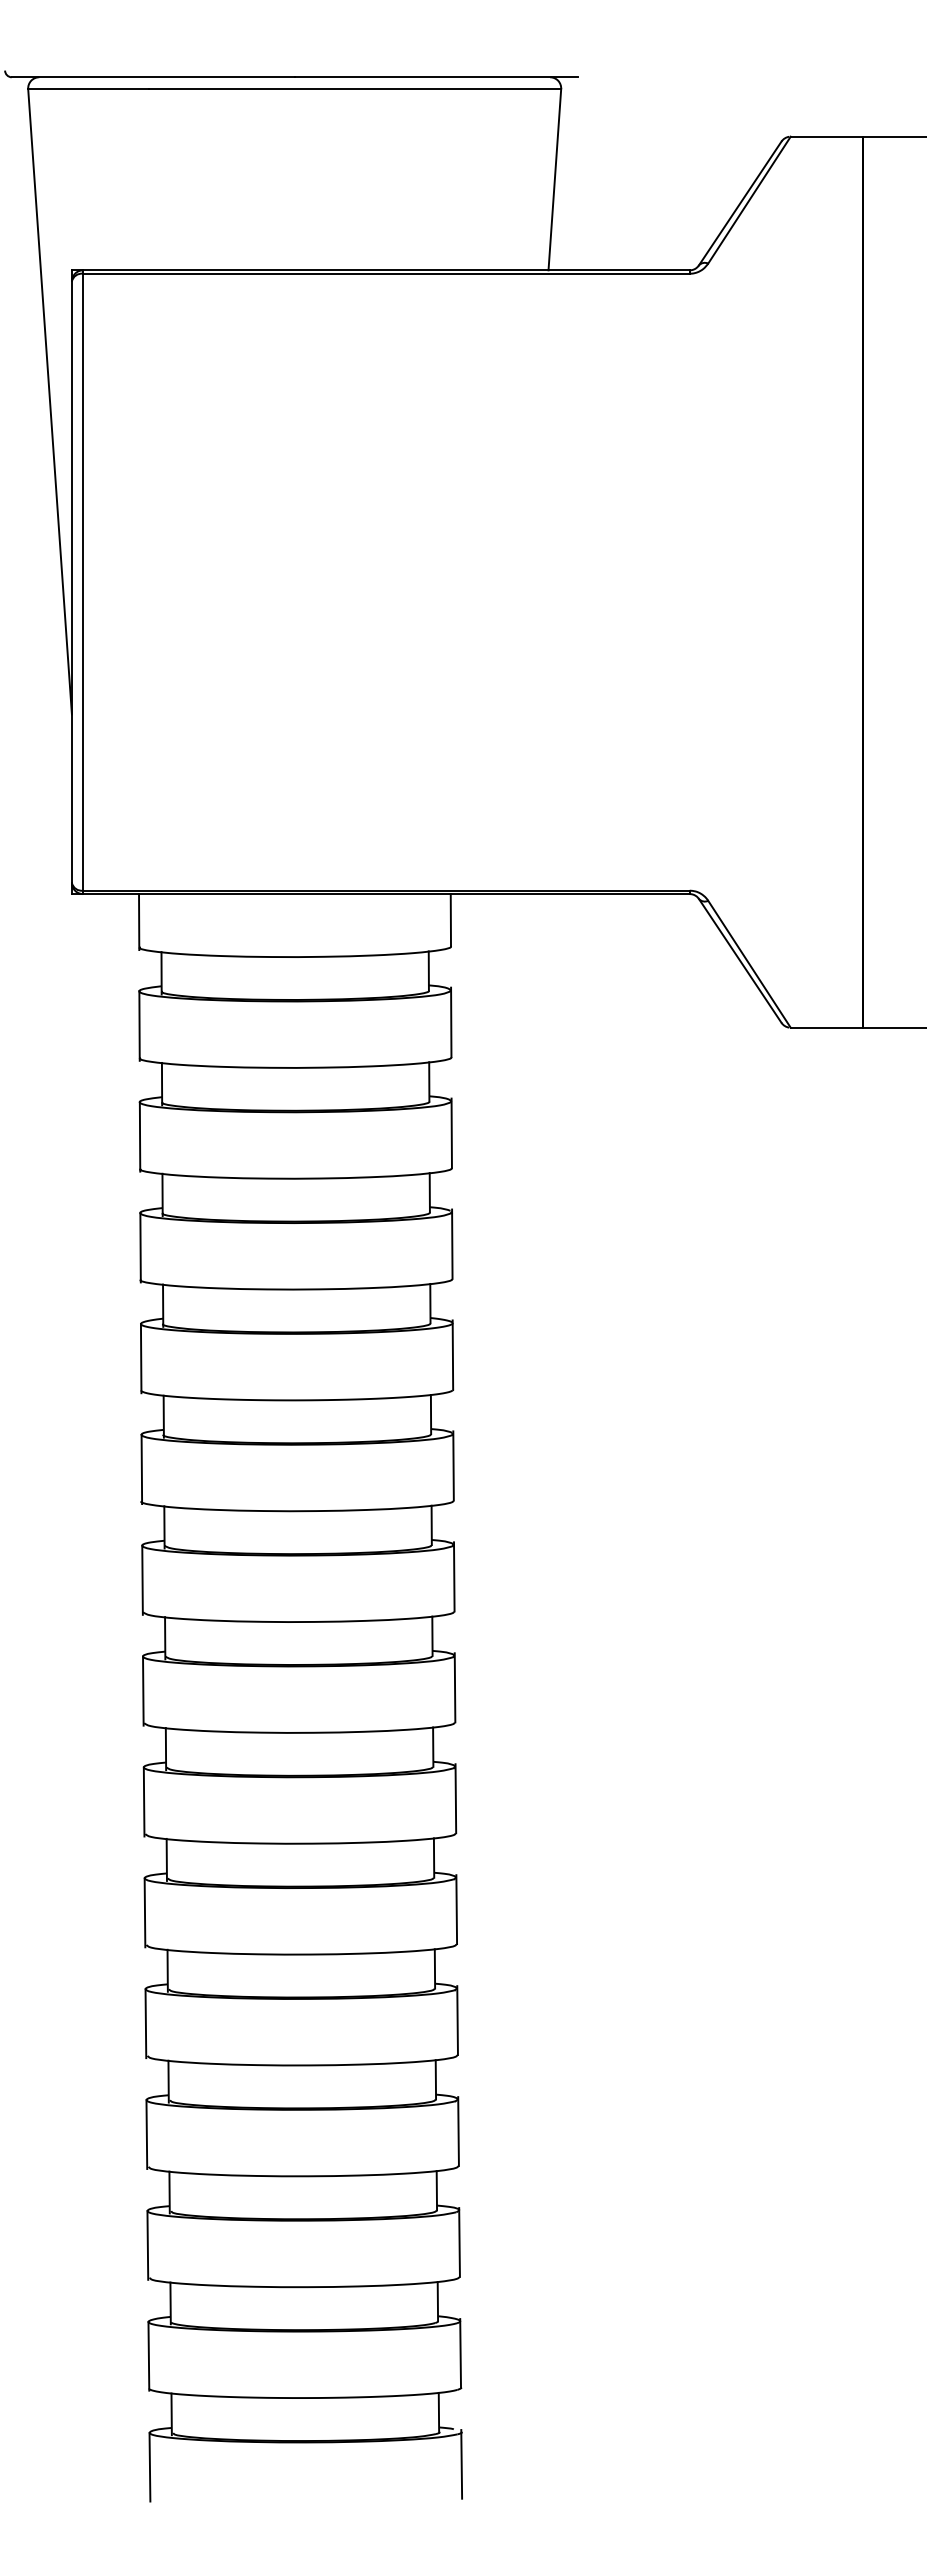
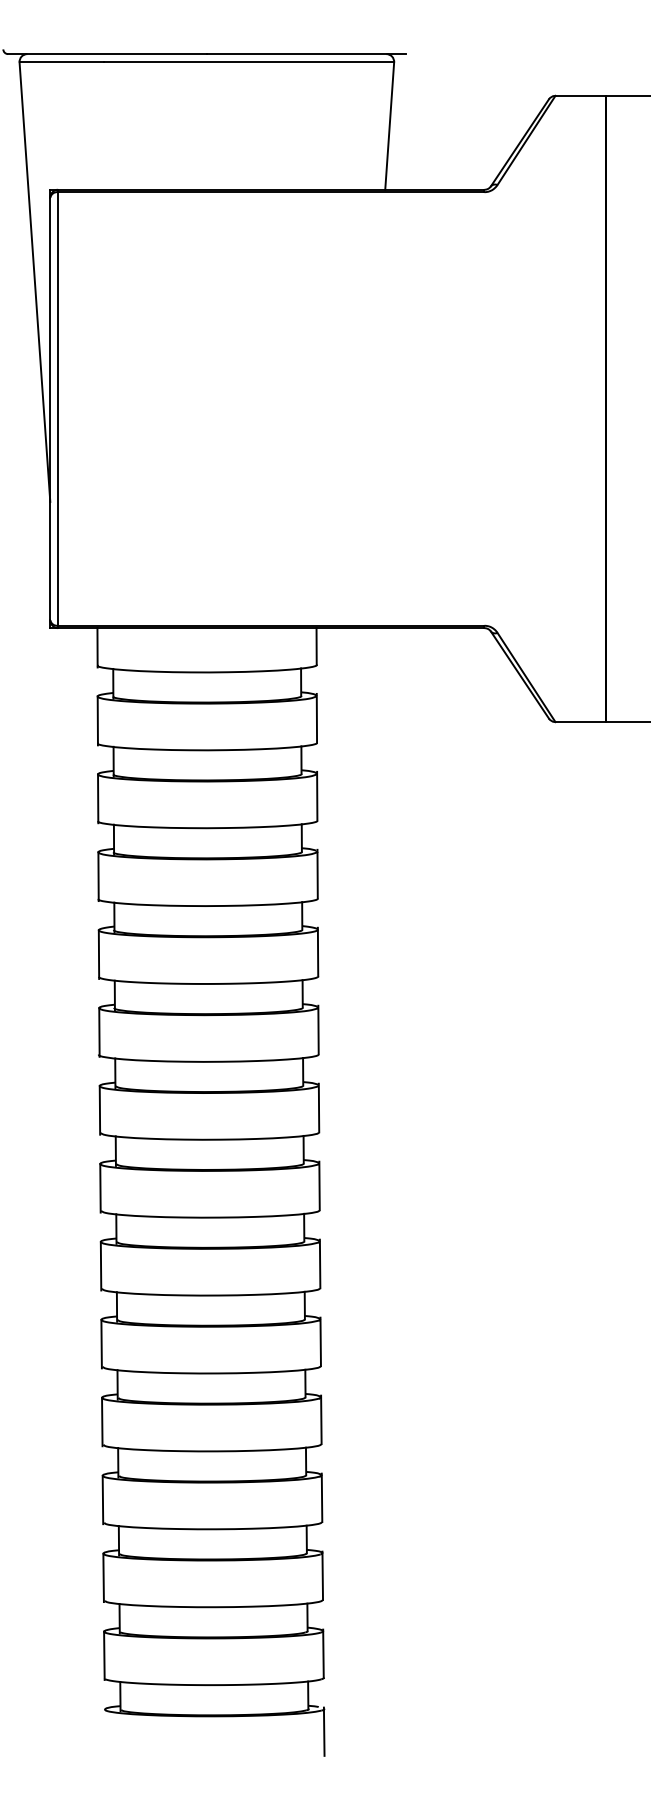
line: (149, 2466) -> (104, 1733), removed

